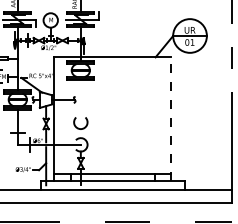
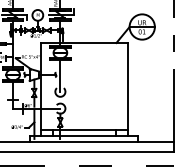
line: (80, 101) -> (60, 76), added
line: (171, 118) -> (128, 88), dashed -> solid

